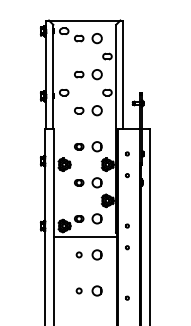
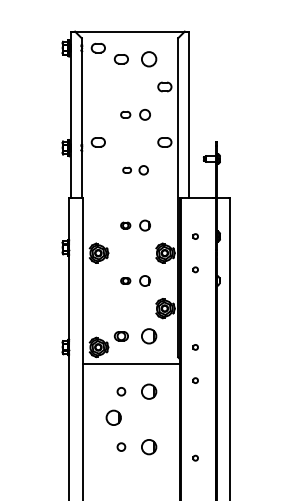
part: (88, 74) -> (135, 114), size x0.7
part: (88, 110) -> (135, 169), size x0.6
part: (88, 146) -> (135, 225), size x0.7
part: (88, 182) -> (135, 280), size x0.7
circle: (73, 271) -> (112, 417), added

